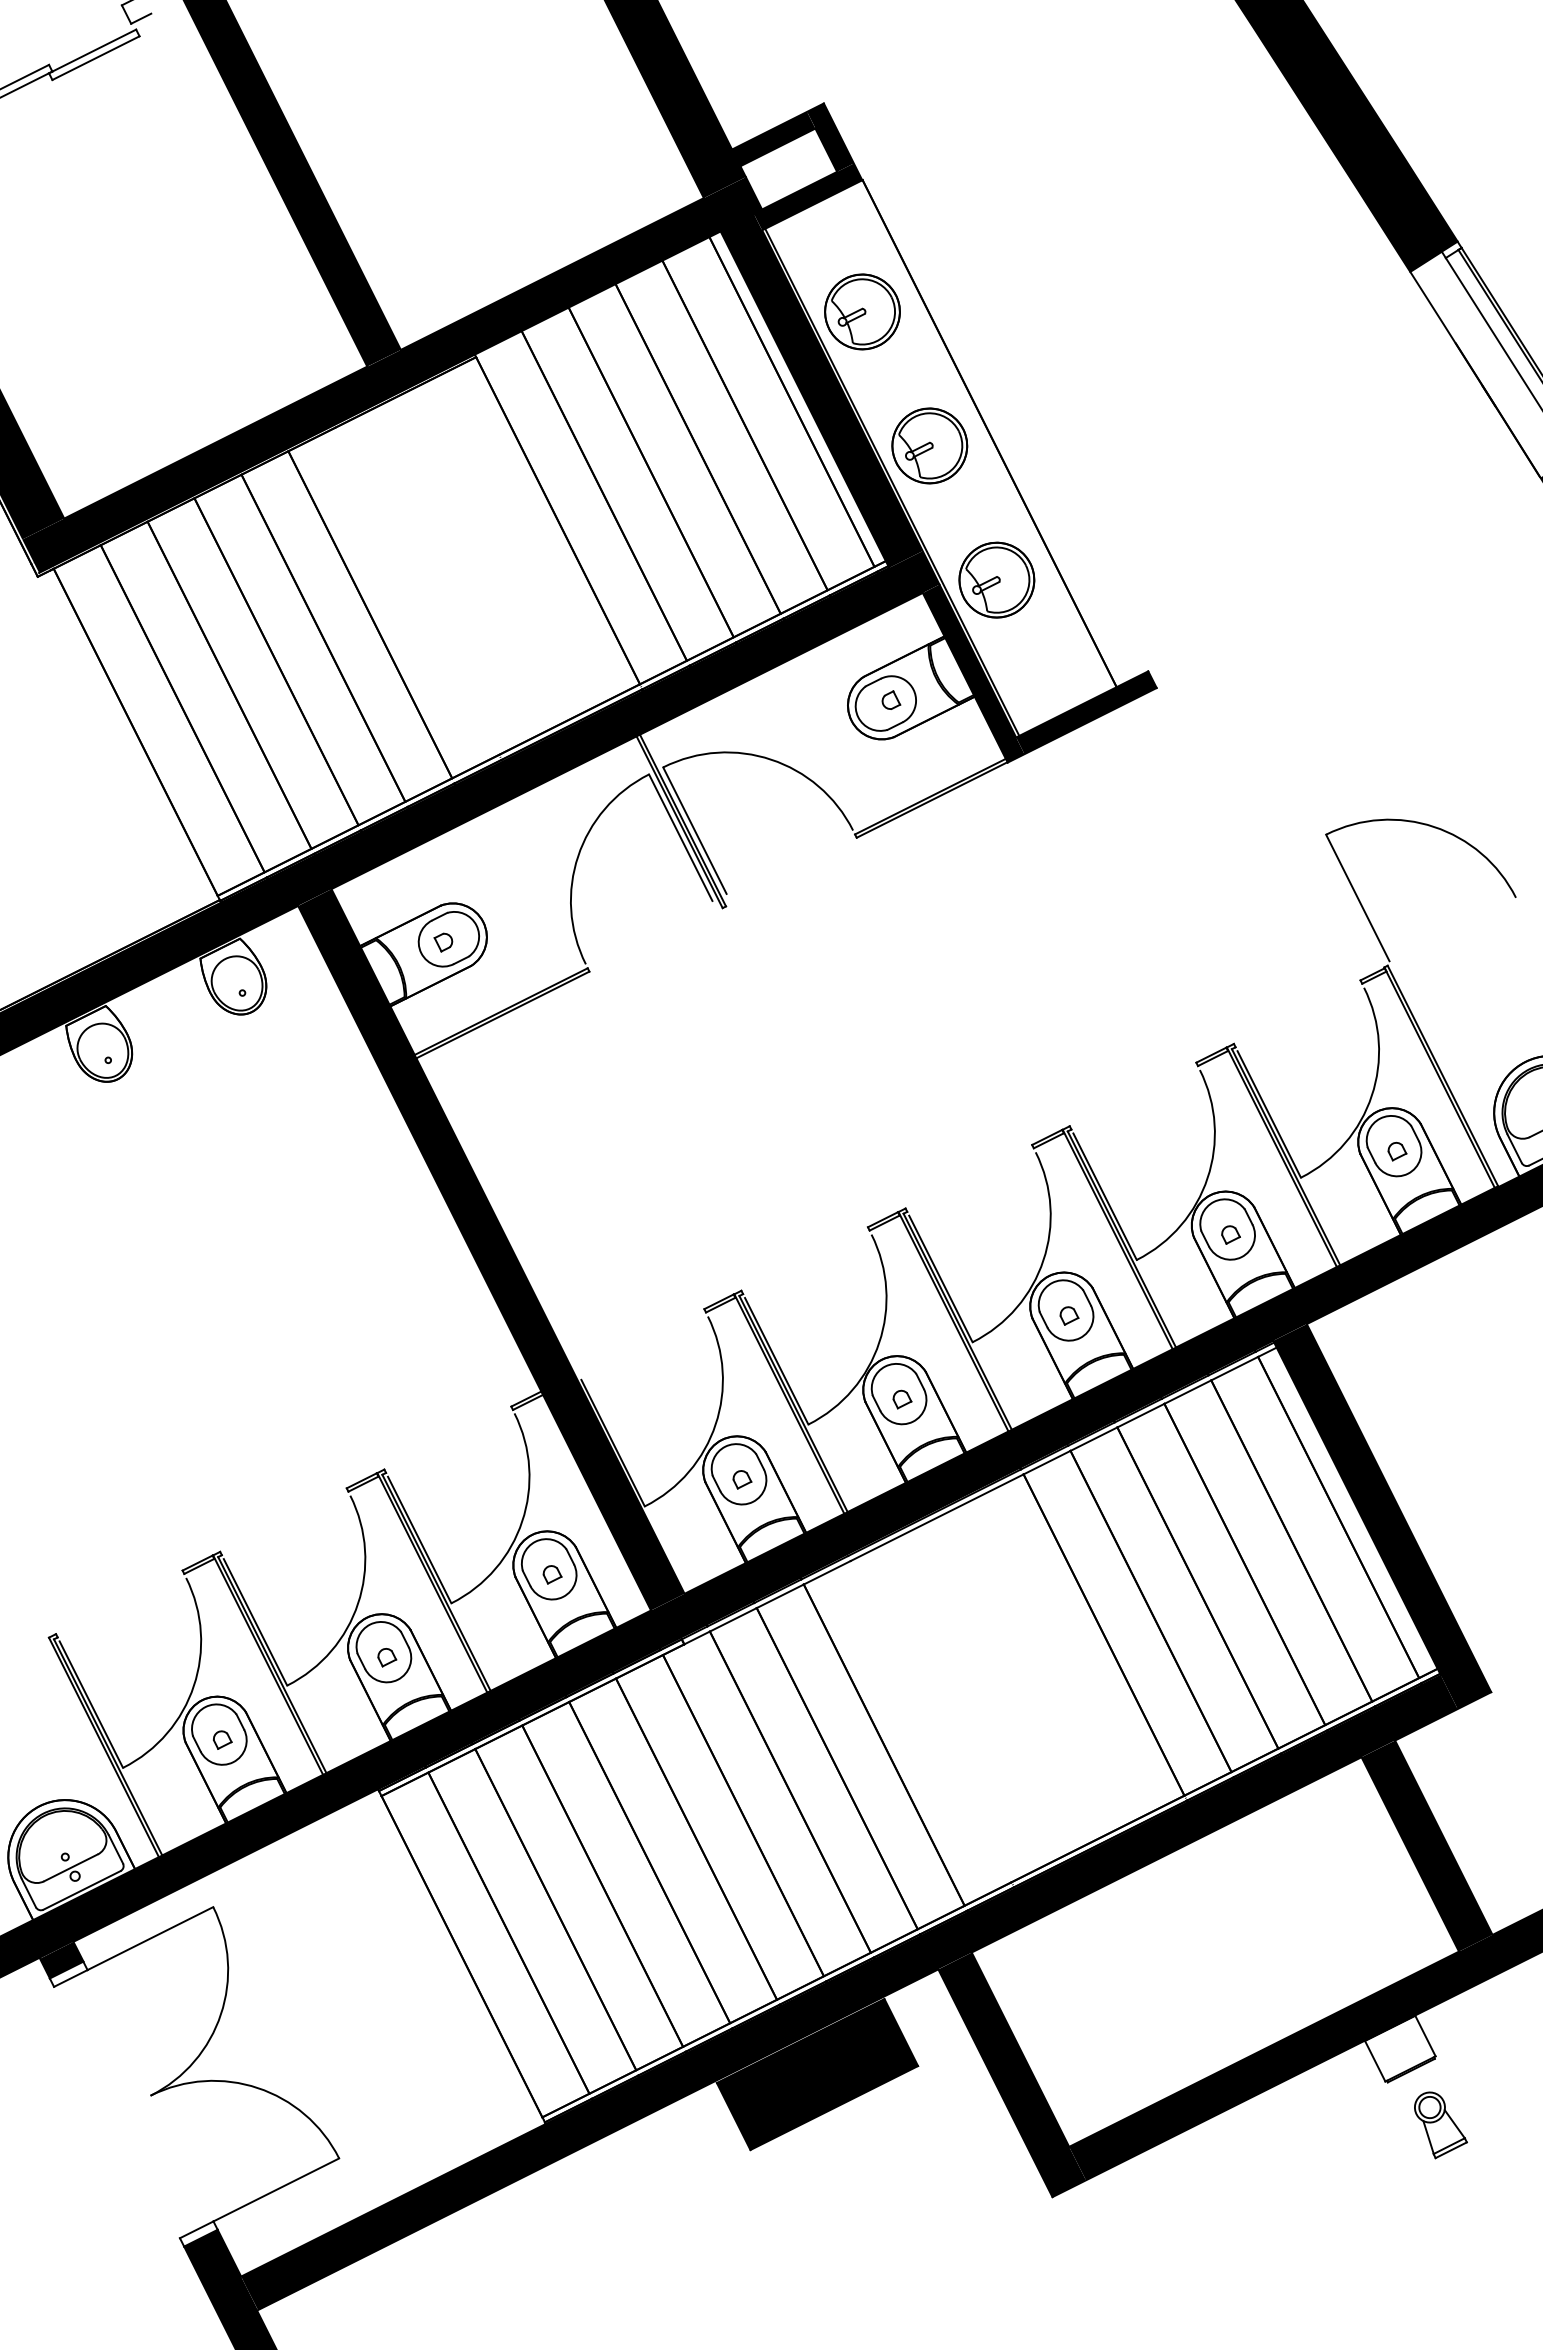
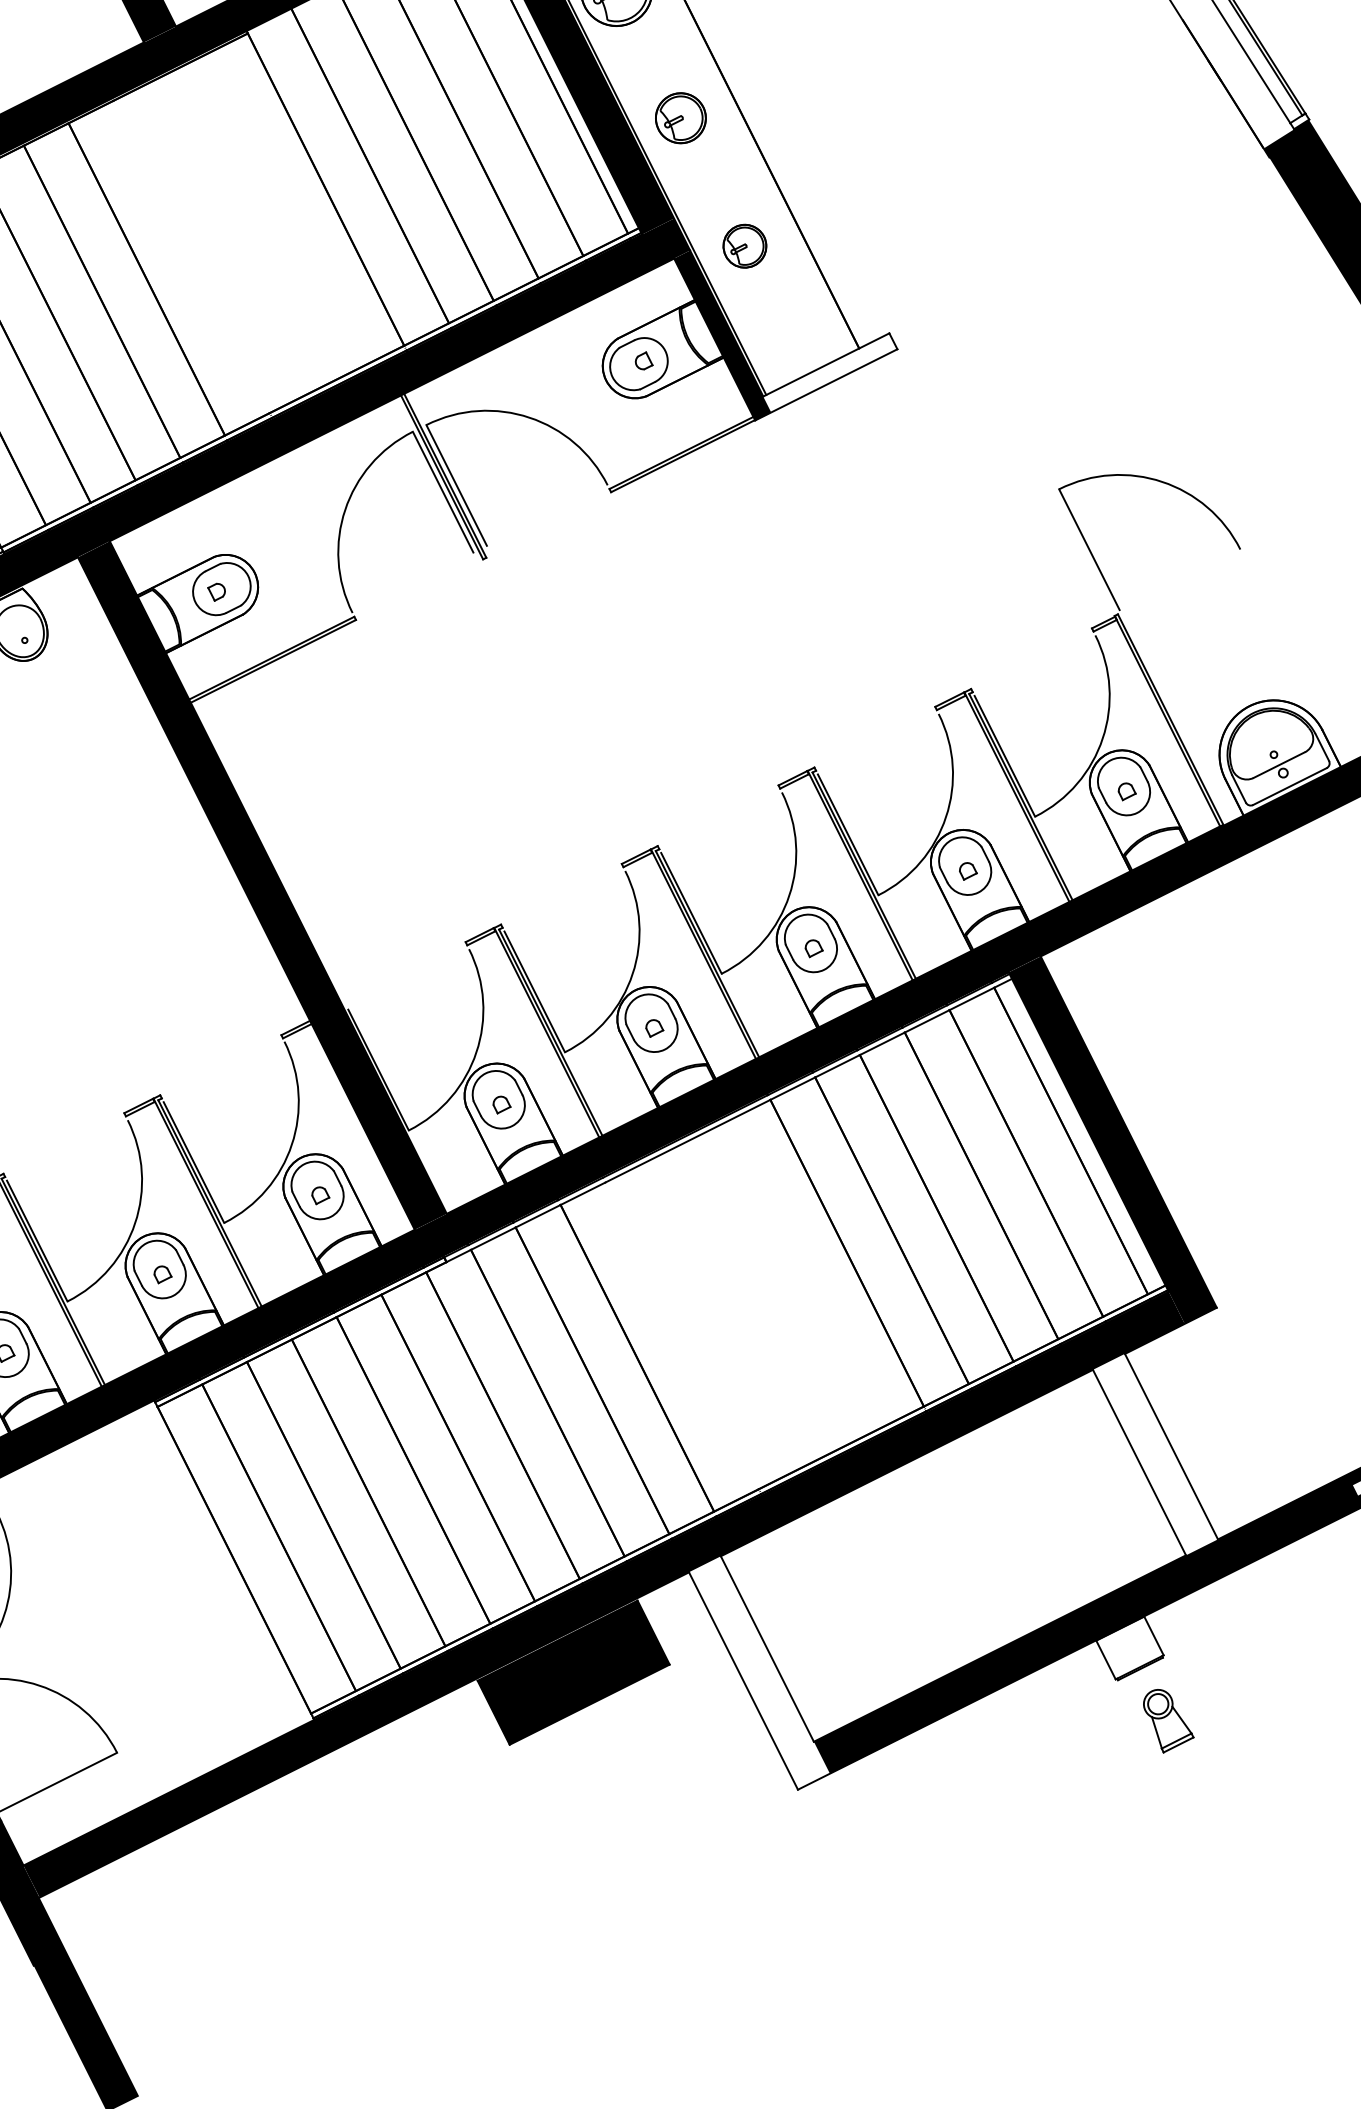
part: (929, 445) -> (680, 117), size x0.7
part: (996, 579) -> (744, 245), size x0.6
fill: (1086, 712) -> (830, 372), removed
fill: (1426, 1845) -> (1154, 1454), removed
fill: (1012, 2074) -> (759, 1672), removed

